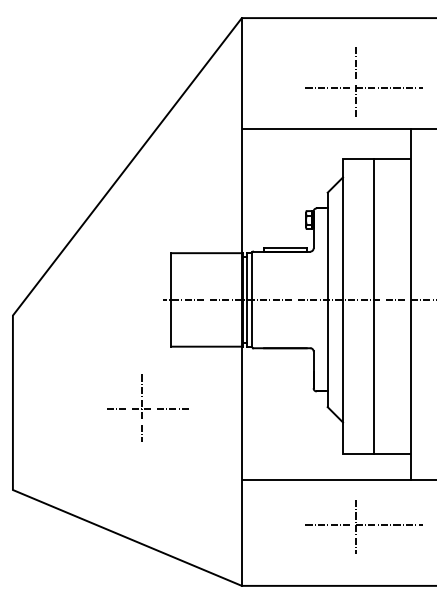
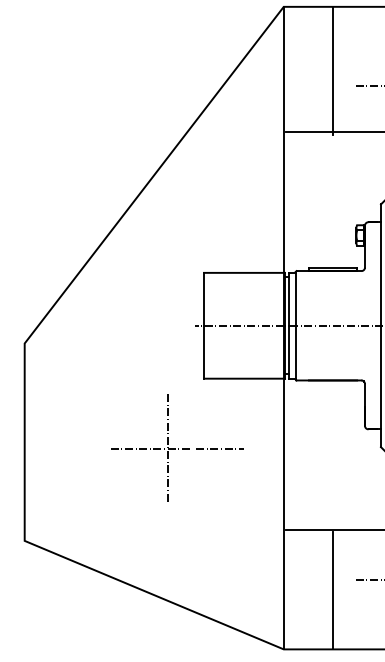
line: (285, 74) -> (333, 70), added
part: (147, 407) -> (176, 447), size x1.43
line: (285, 533) -> (333, 590), added

